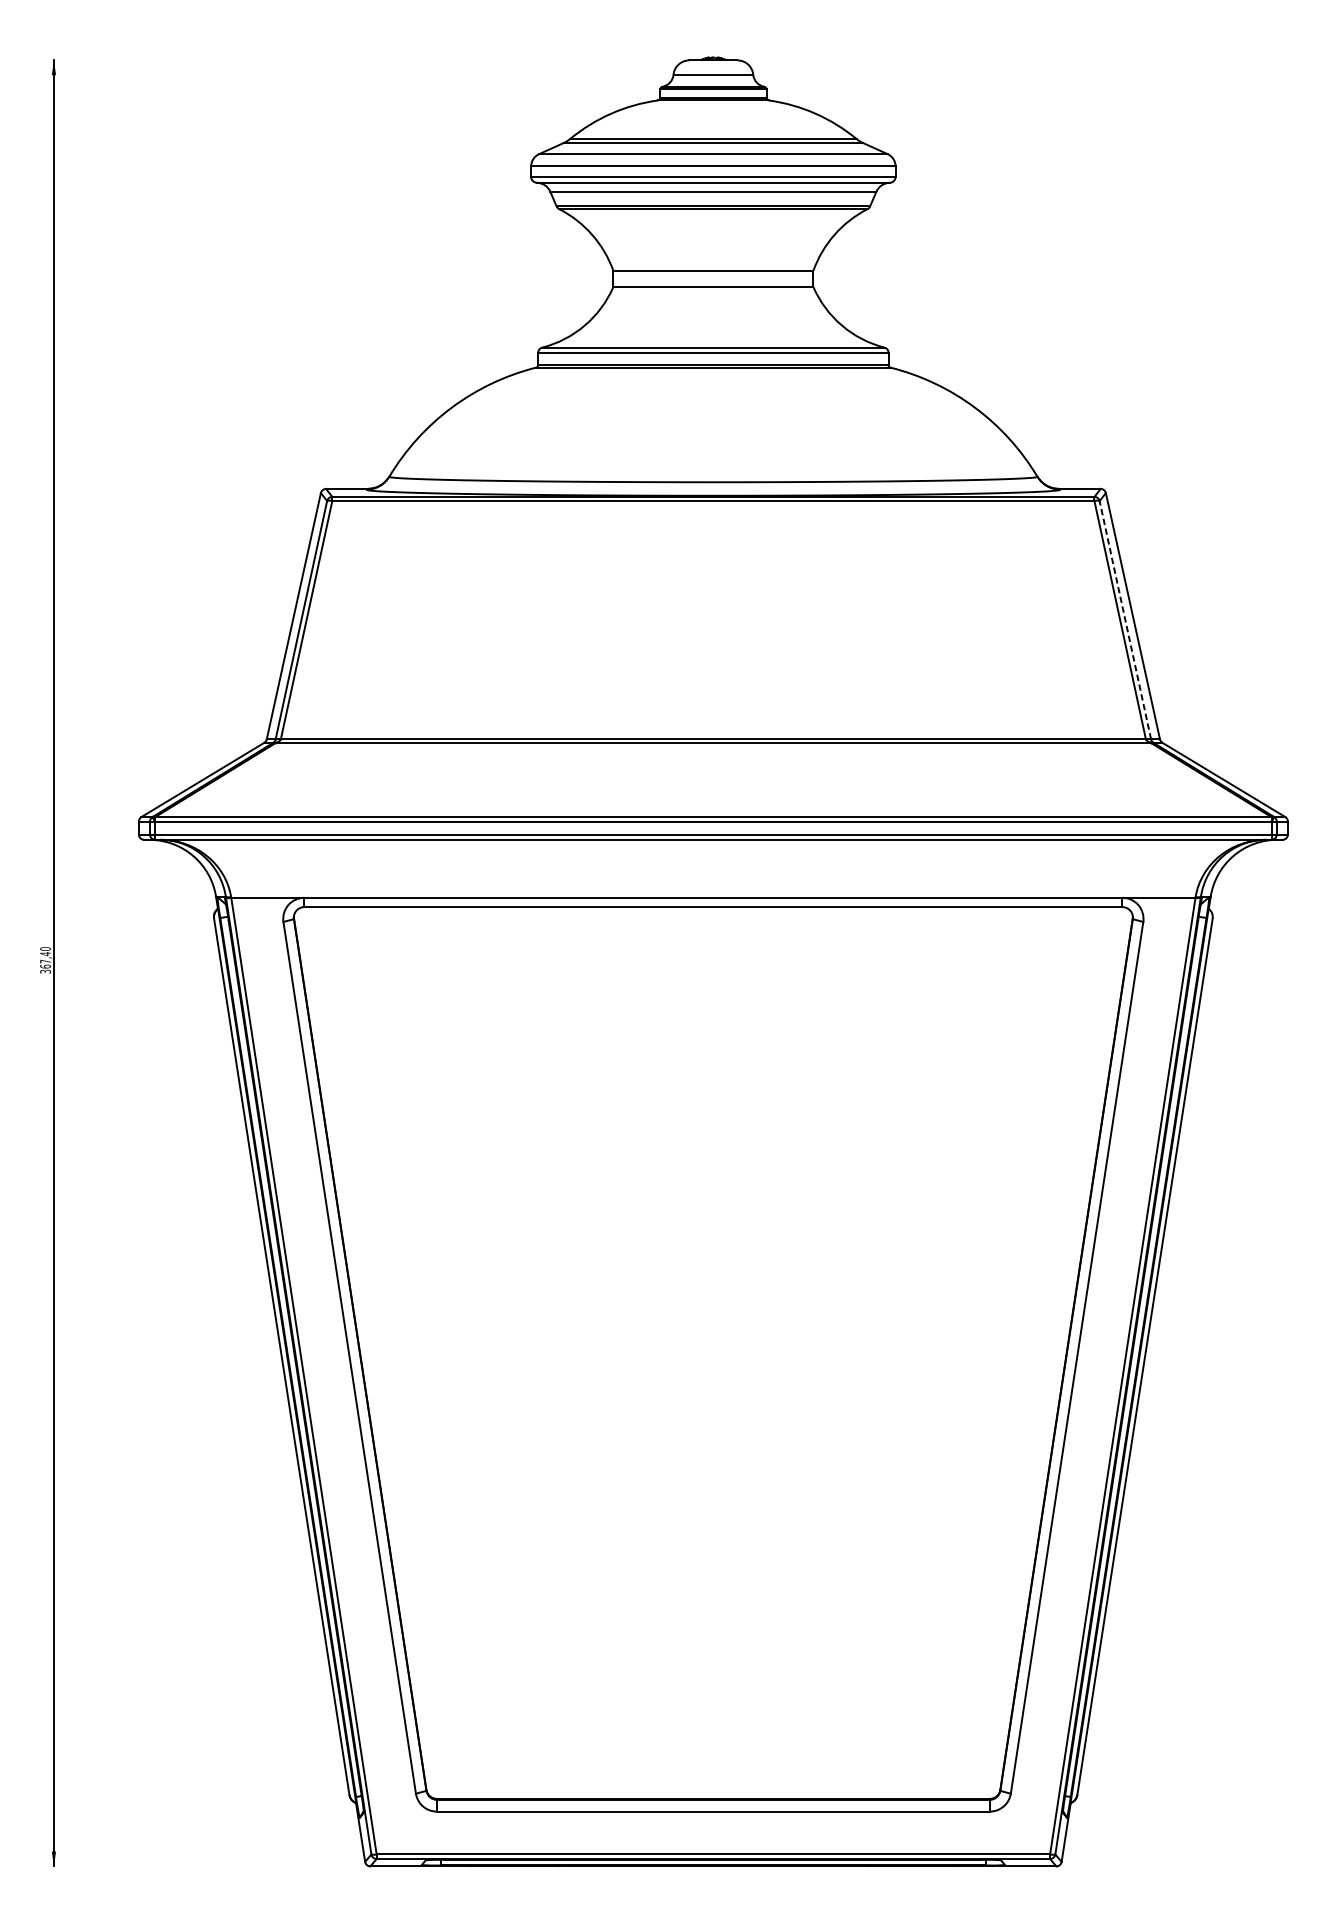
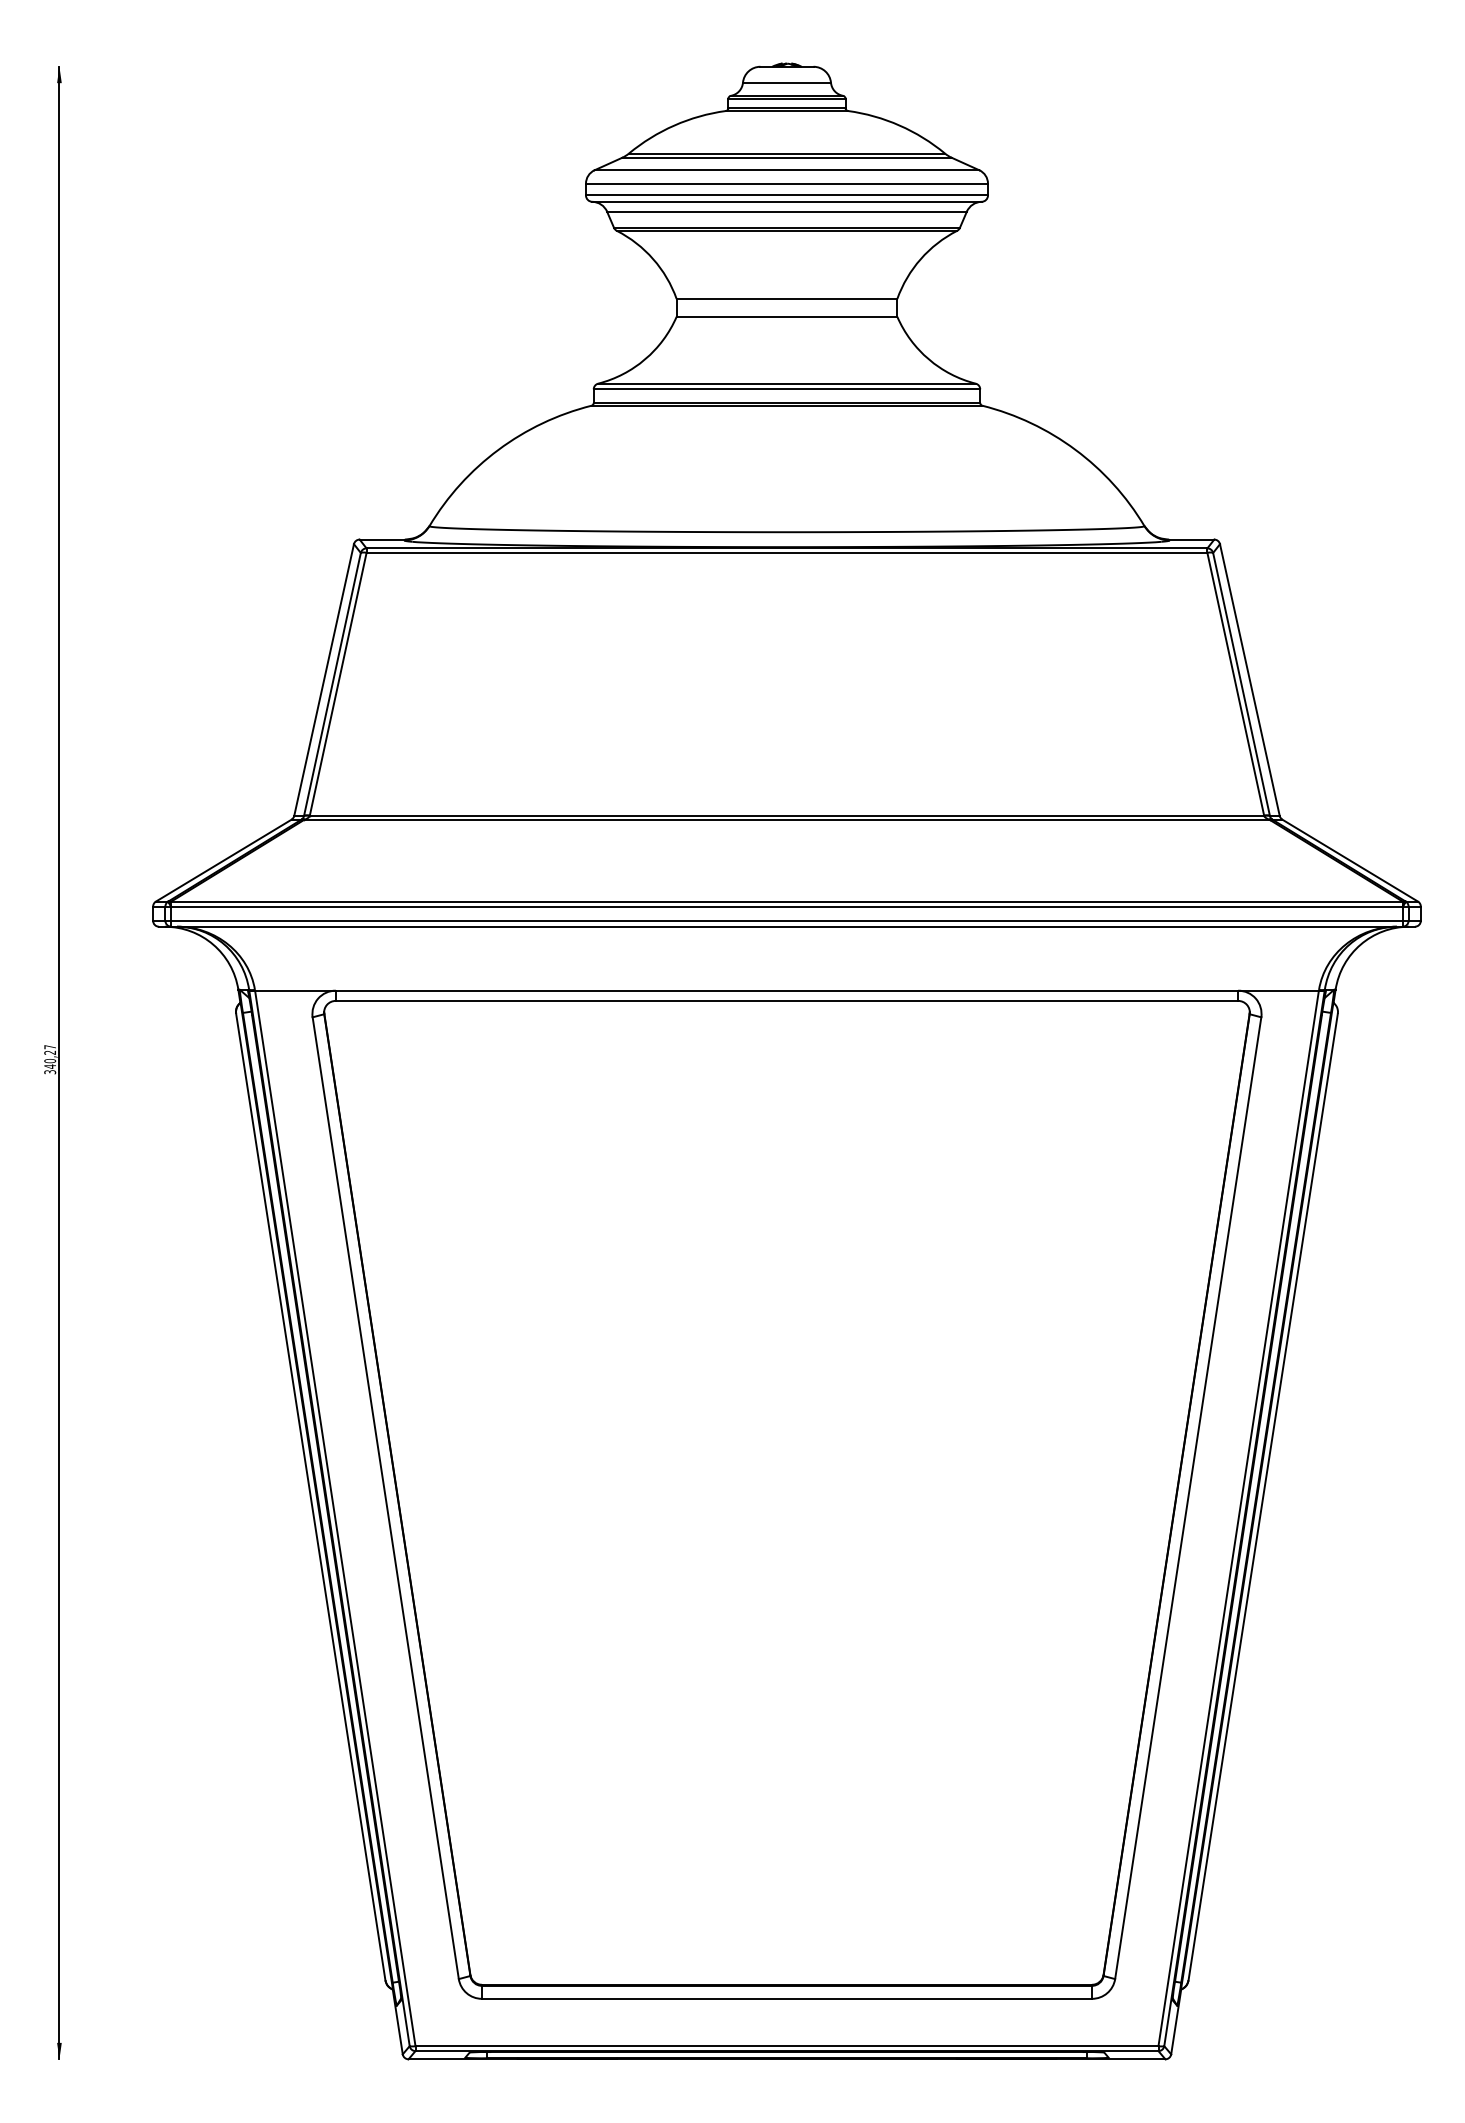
line: (1125, 620) -> (1241, 684), dashed -> solid
text: (45, 957) -> (50, 1056), 367,40 -> 340,27

